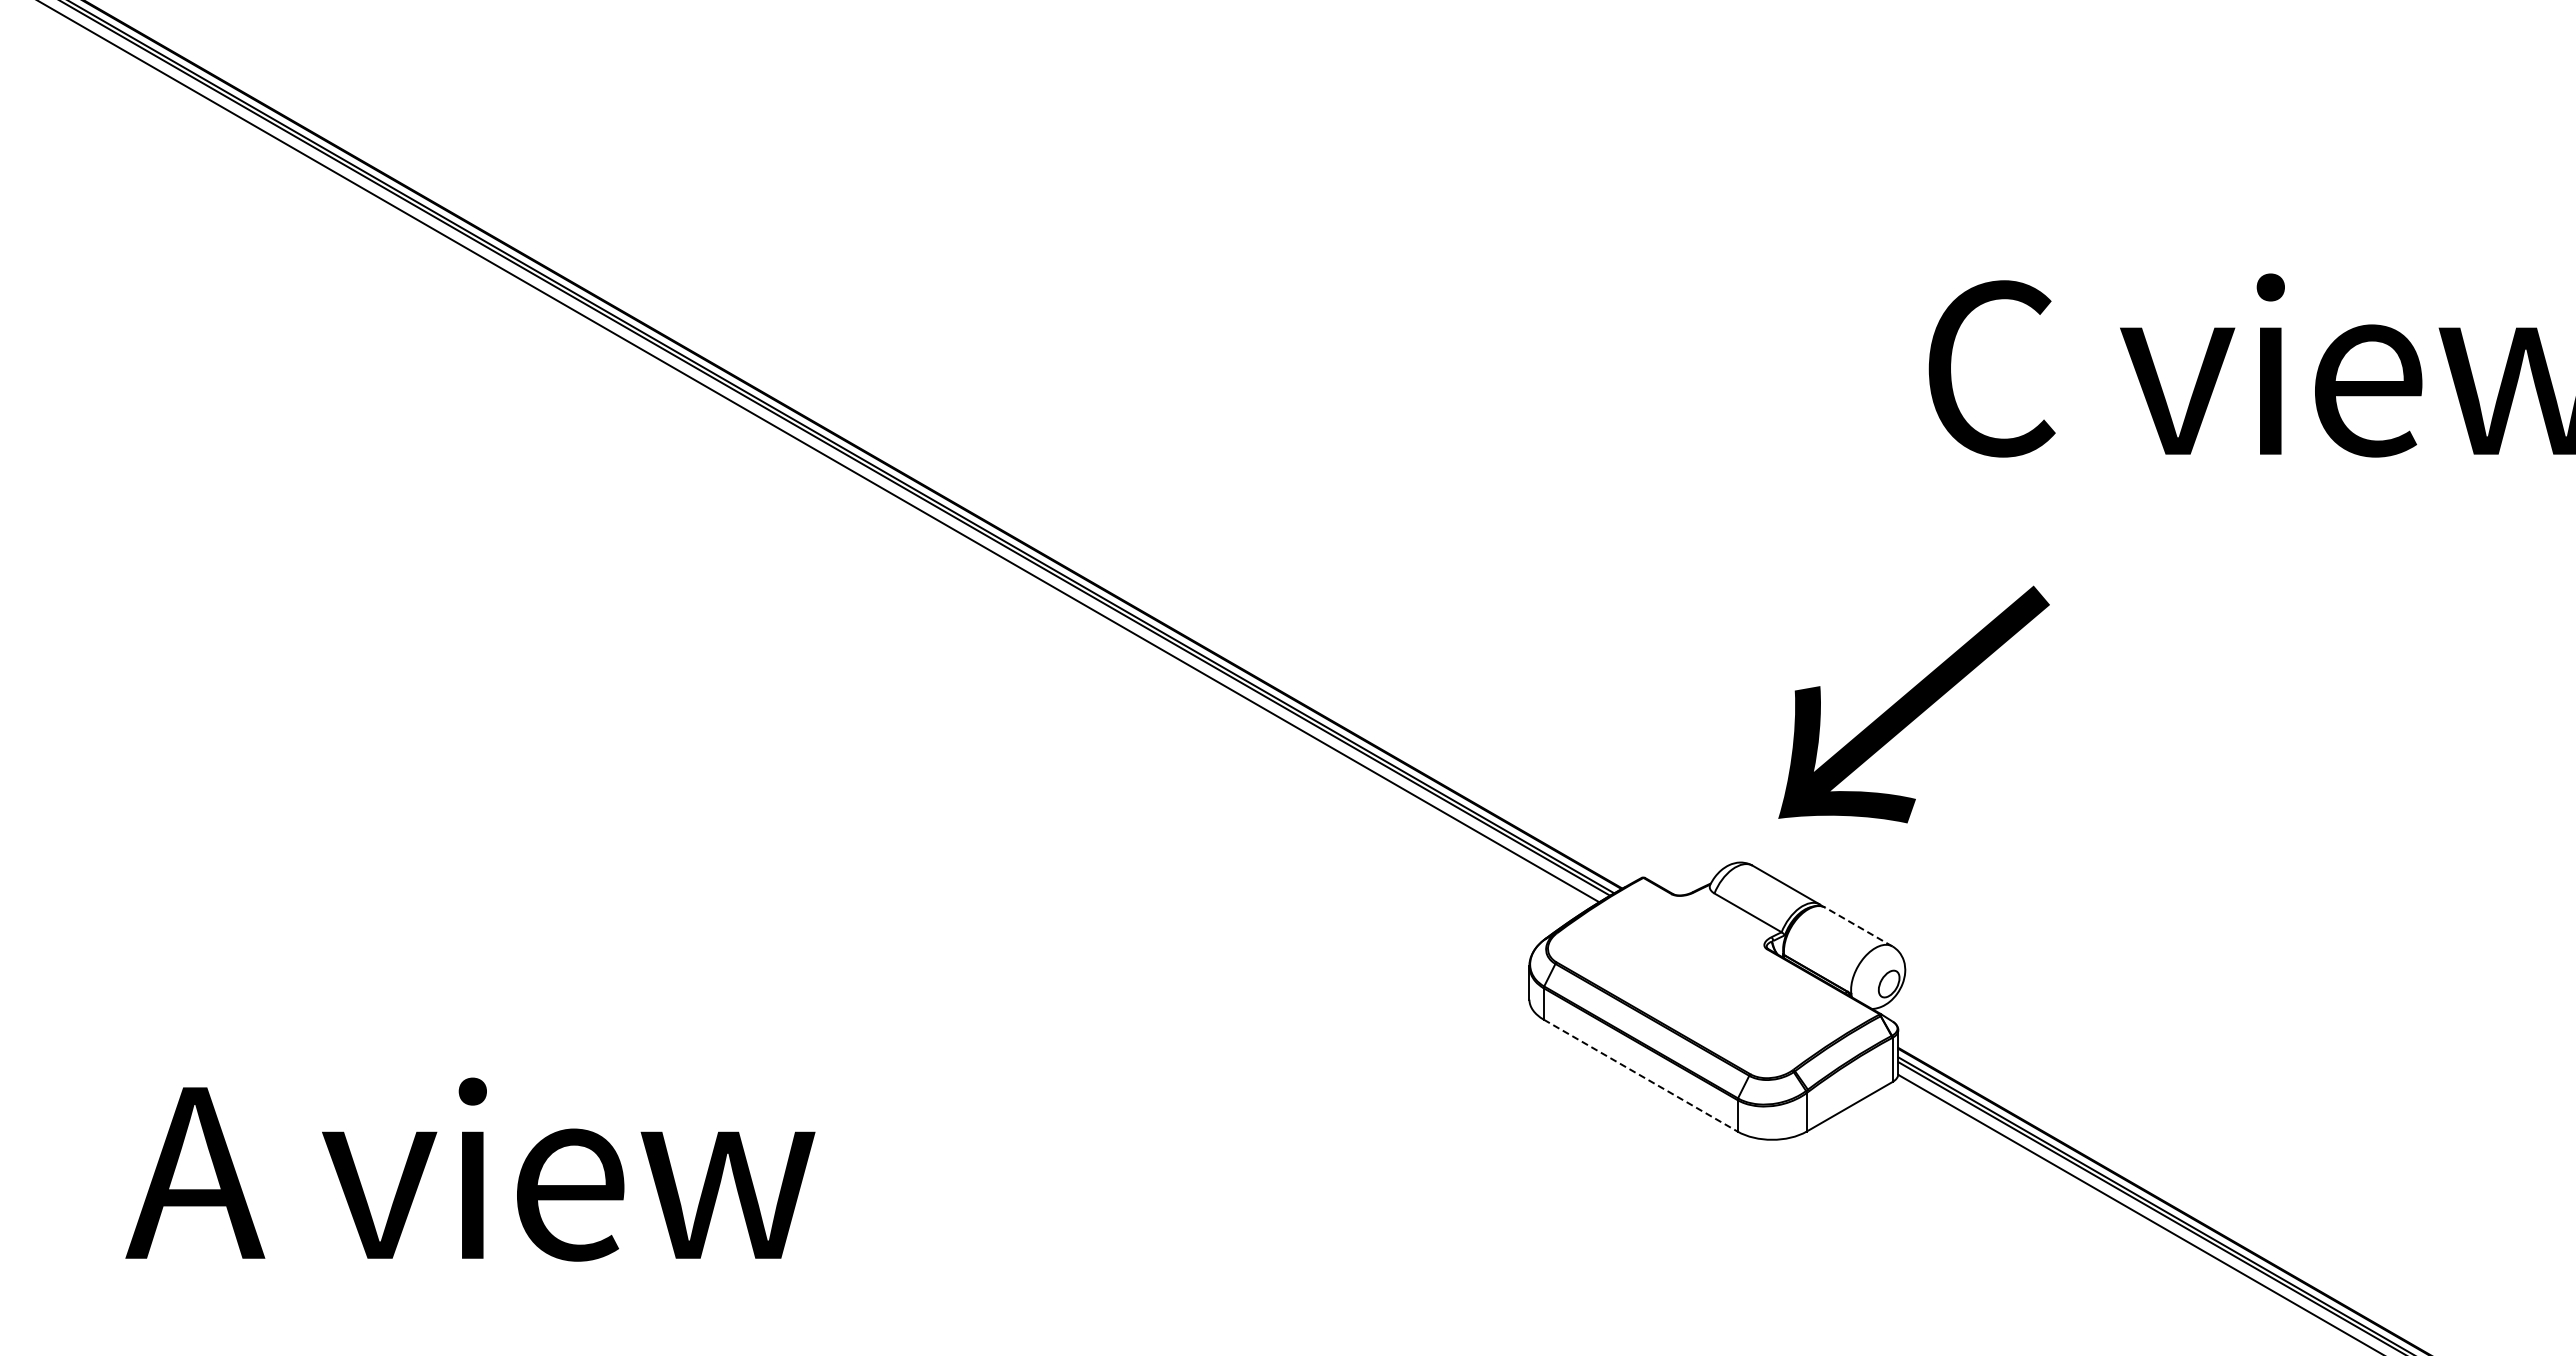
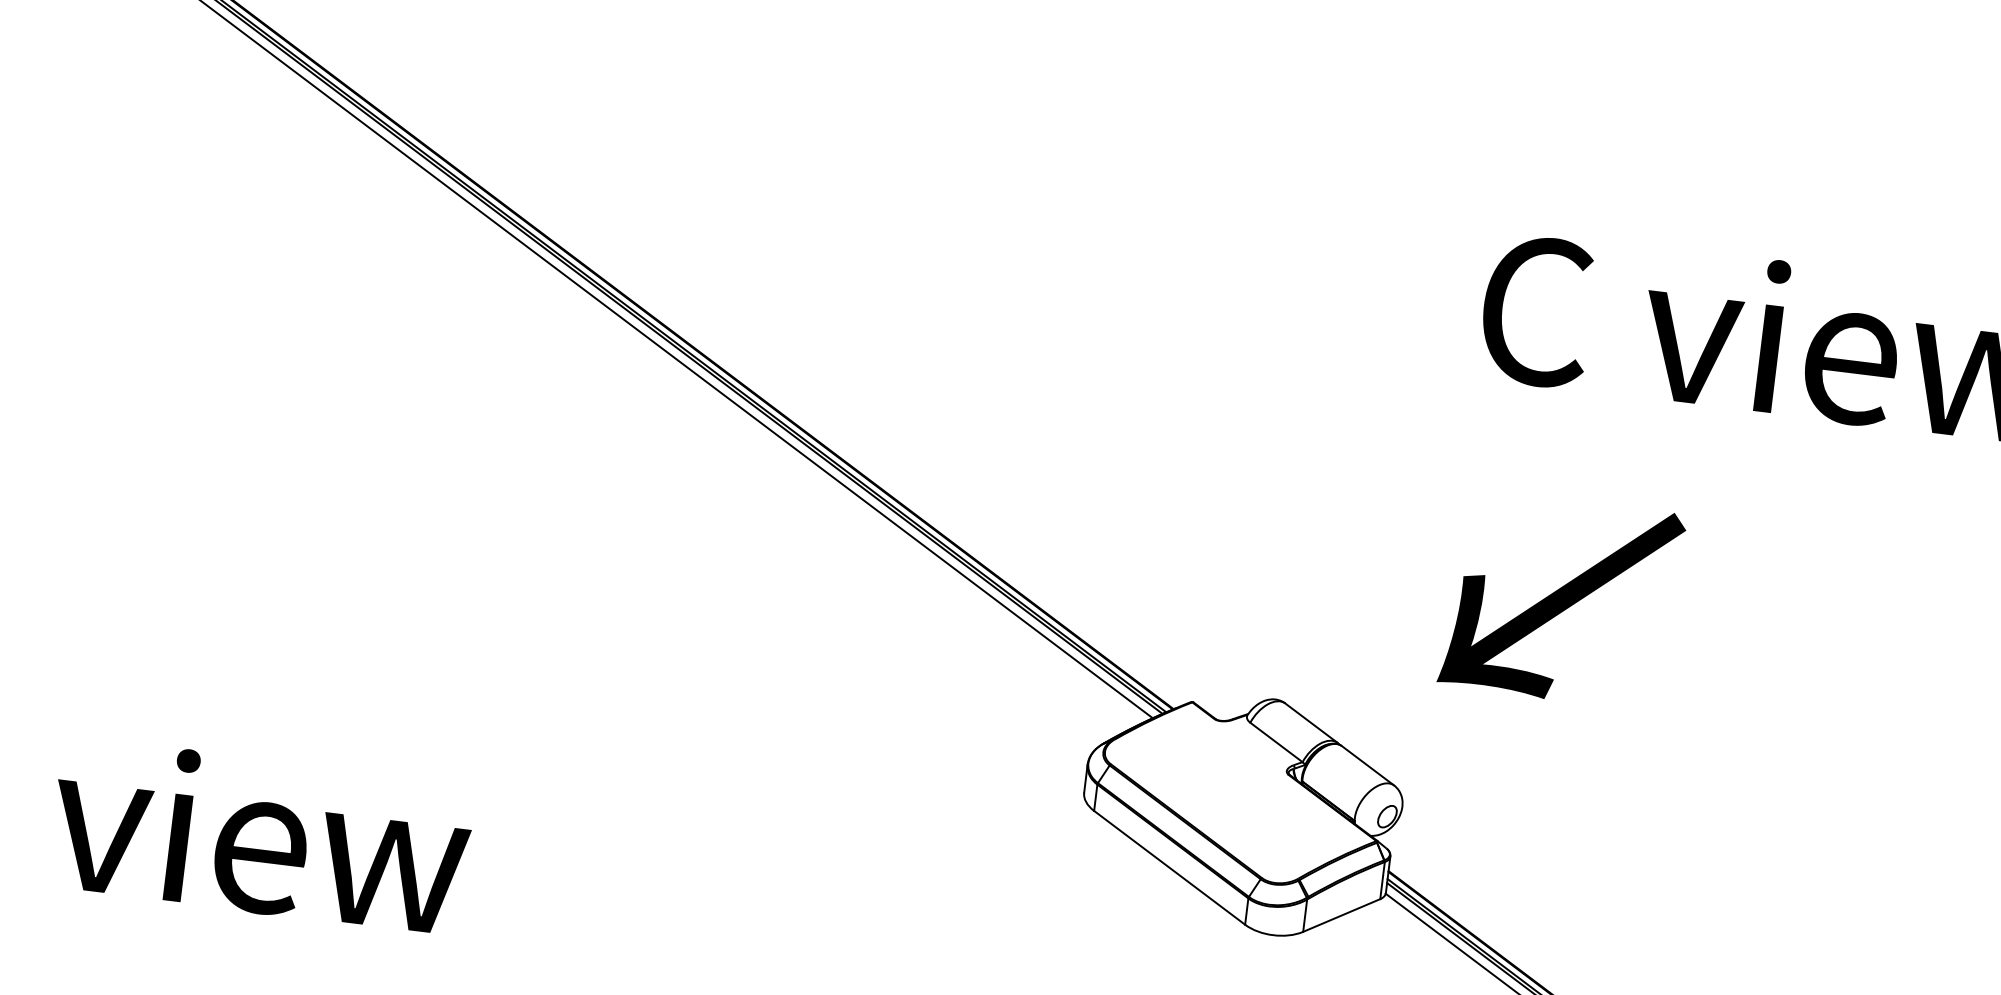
text: (1913, 704) -> (1561, 600), moved
line: (1858, 927) -> (1367, 766), dashed -> solid
line: (1640, 1075) -> (1169, 867), dashed -> solid

